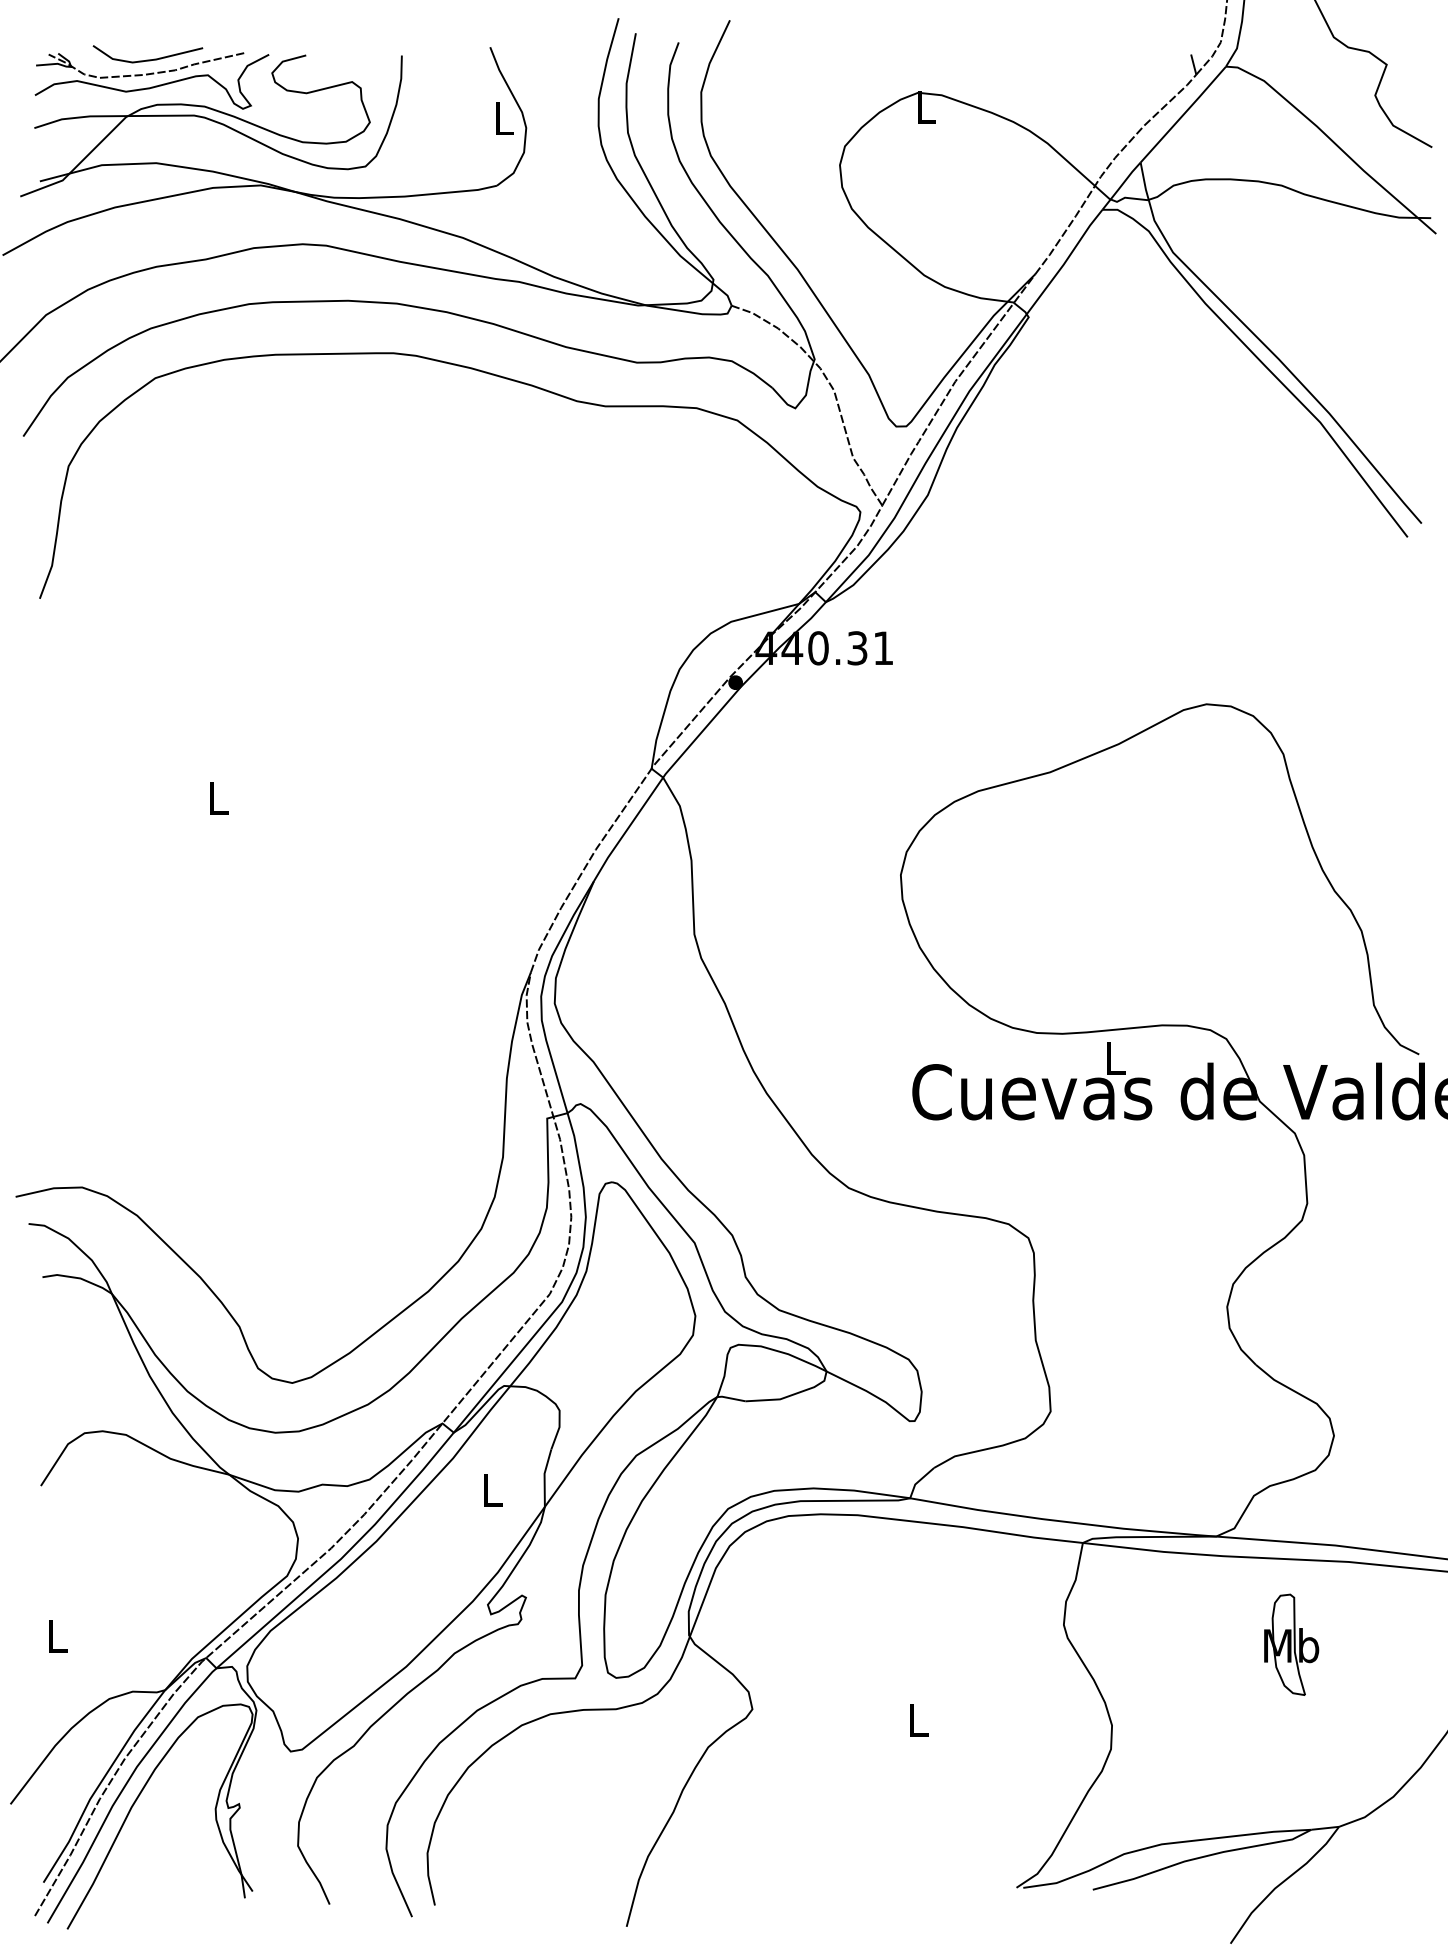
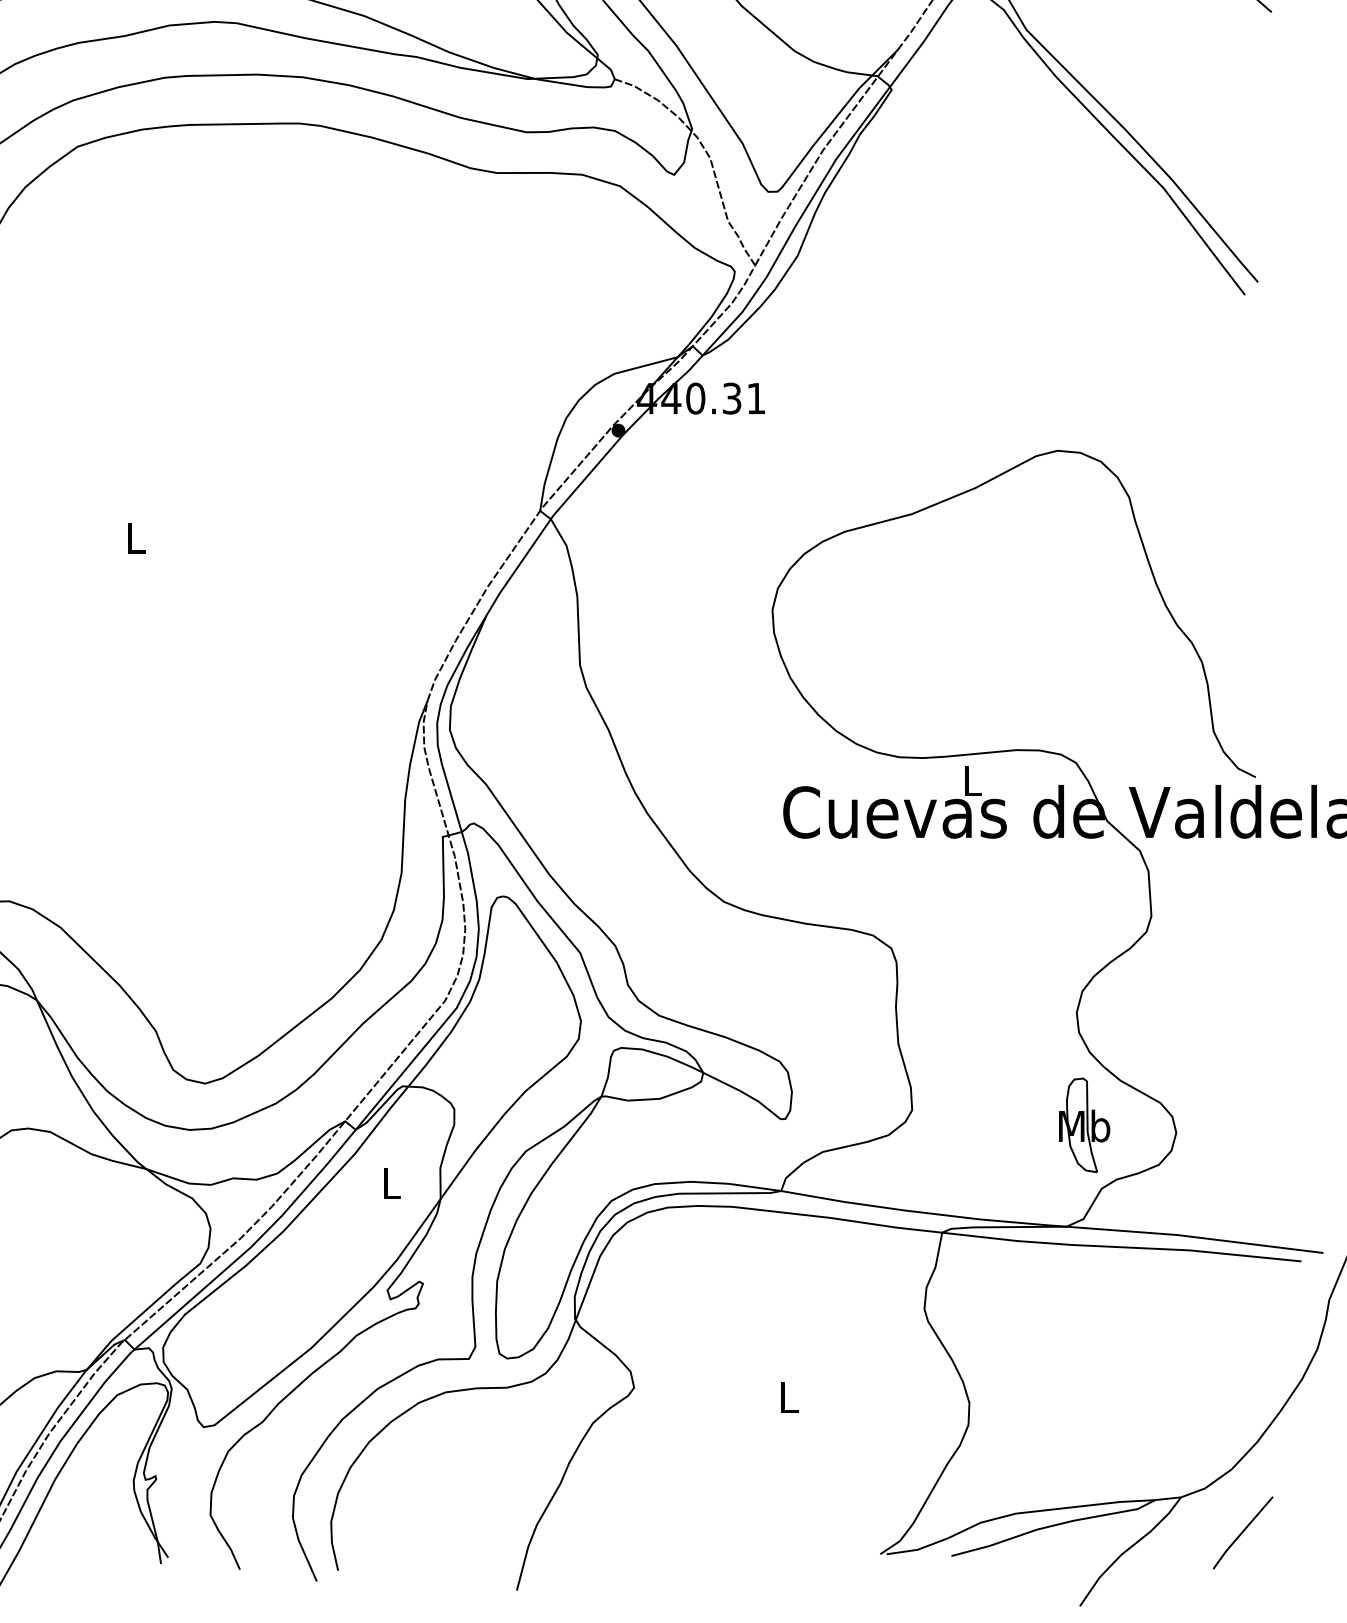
part: (1291, 1644) -> (1084, 1125), moved
line: (1405, 1864) -> (1242, 1532), added

